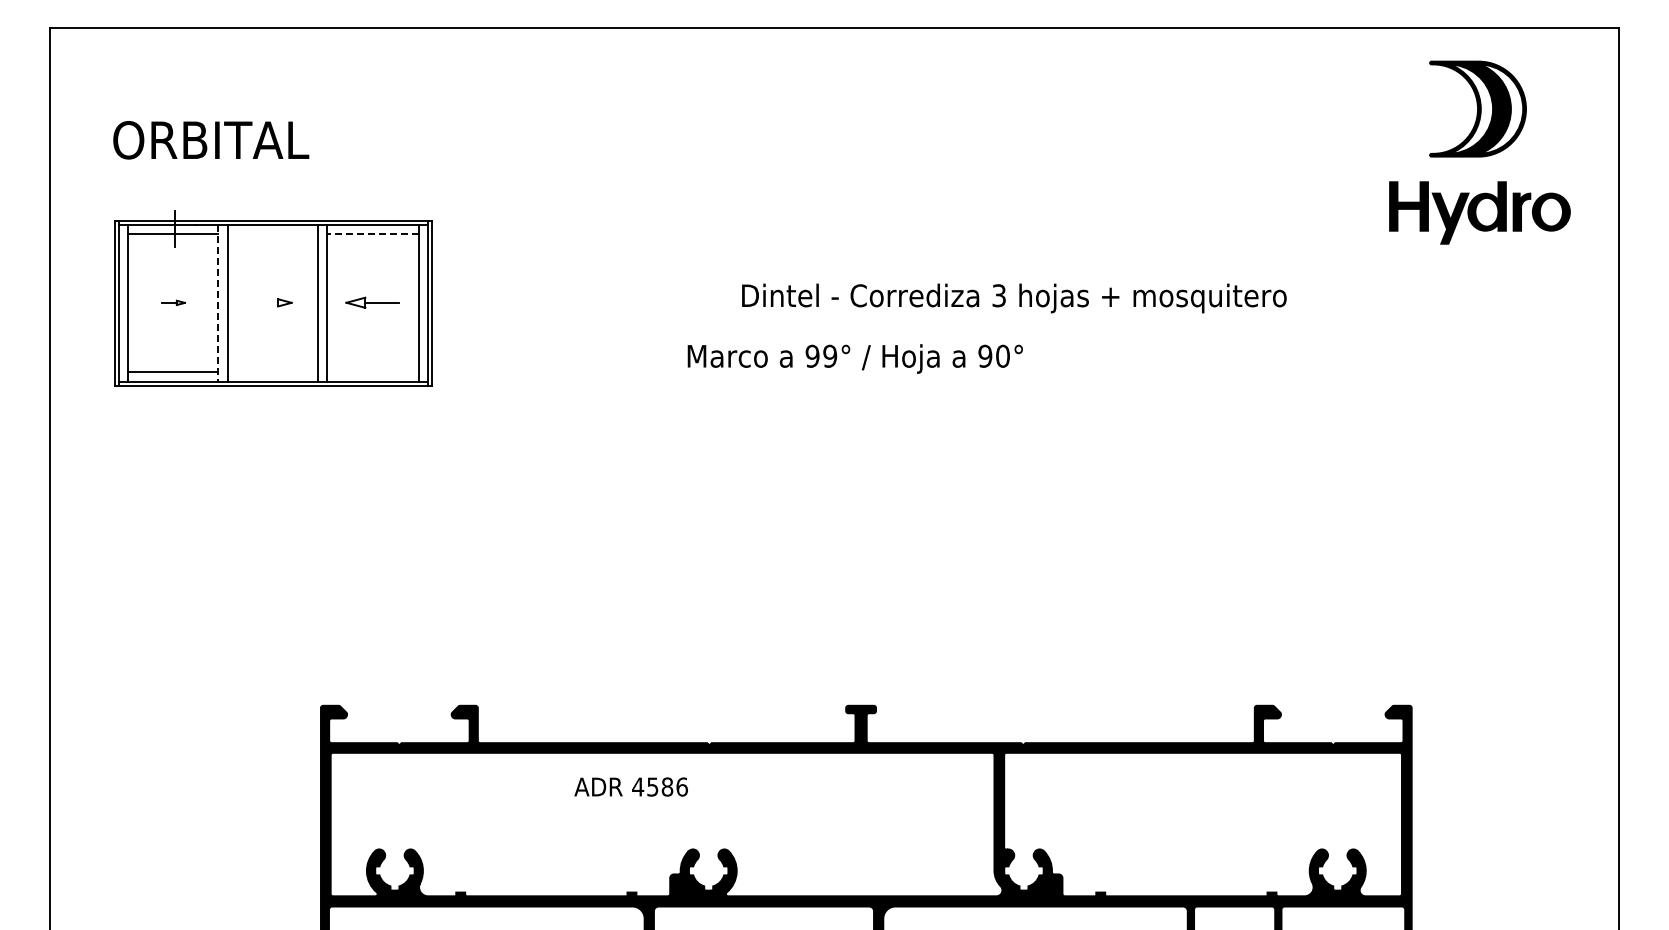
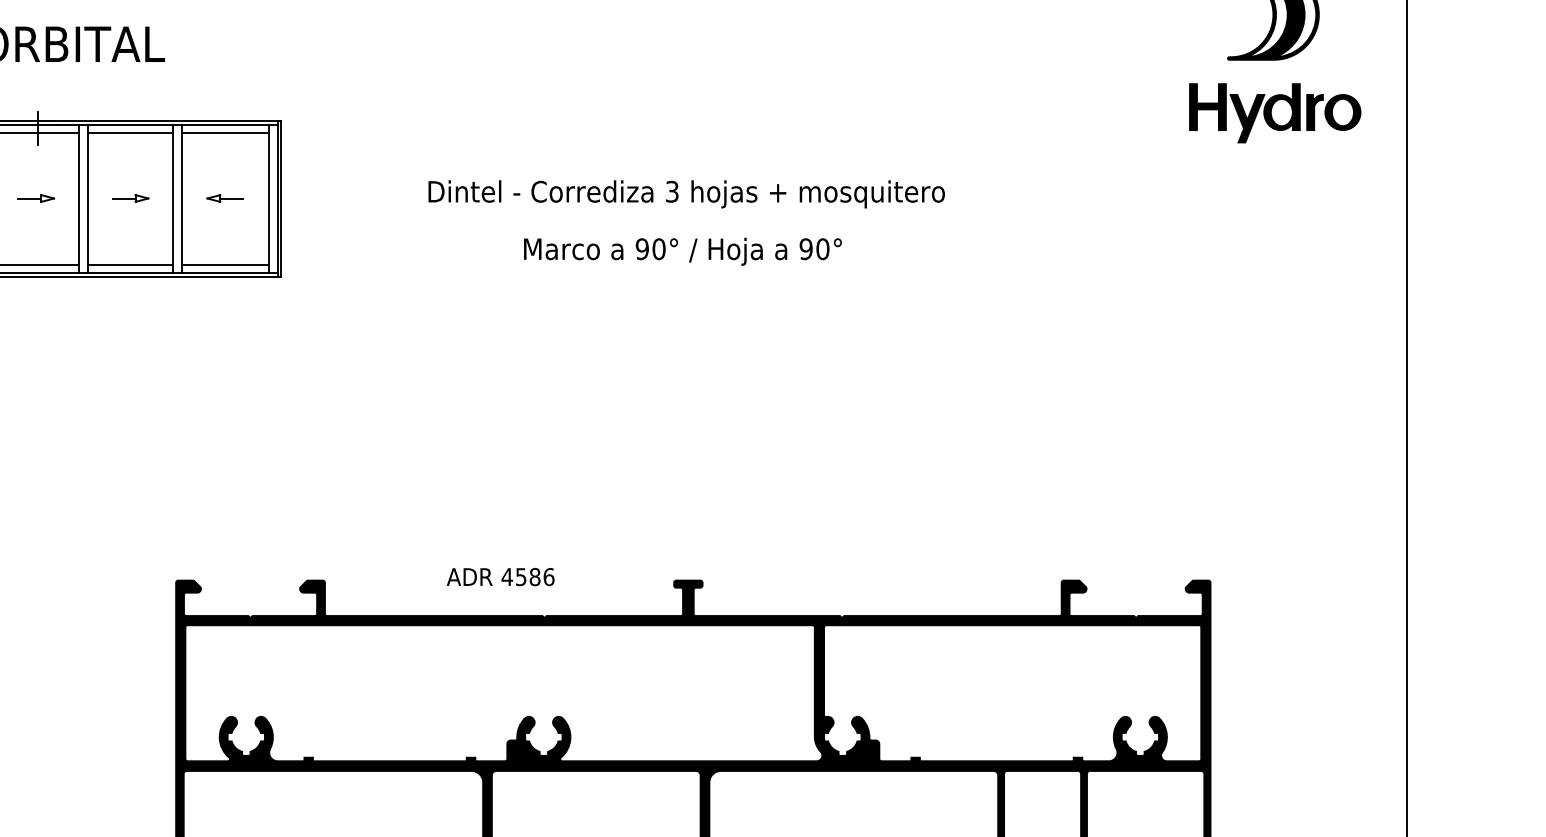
line: (272, 234) -> (130, 133), added
line: (372, 234) -> (225, 133), dashed -> solid
text: (1014, 298) -> (686, 194), moved
part: (173, 302) -> (36, 198), size x1.67
line: (265, 302) -> (123, 198), added
part: (372, 302) -> (225, 198), size x0.71
line: (218, 303) -> (78, 199), dashed -> solid
text: (830, 356) -> (659, 249), 99° -> 90°
line: (272, 372) -> (130, 264), added
line: (372, 372) -> (225, 264), added
text: (630, 786) -> (500, 576), moved

